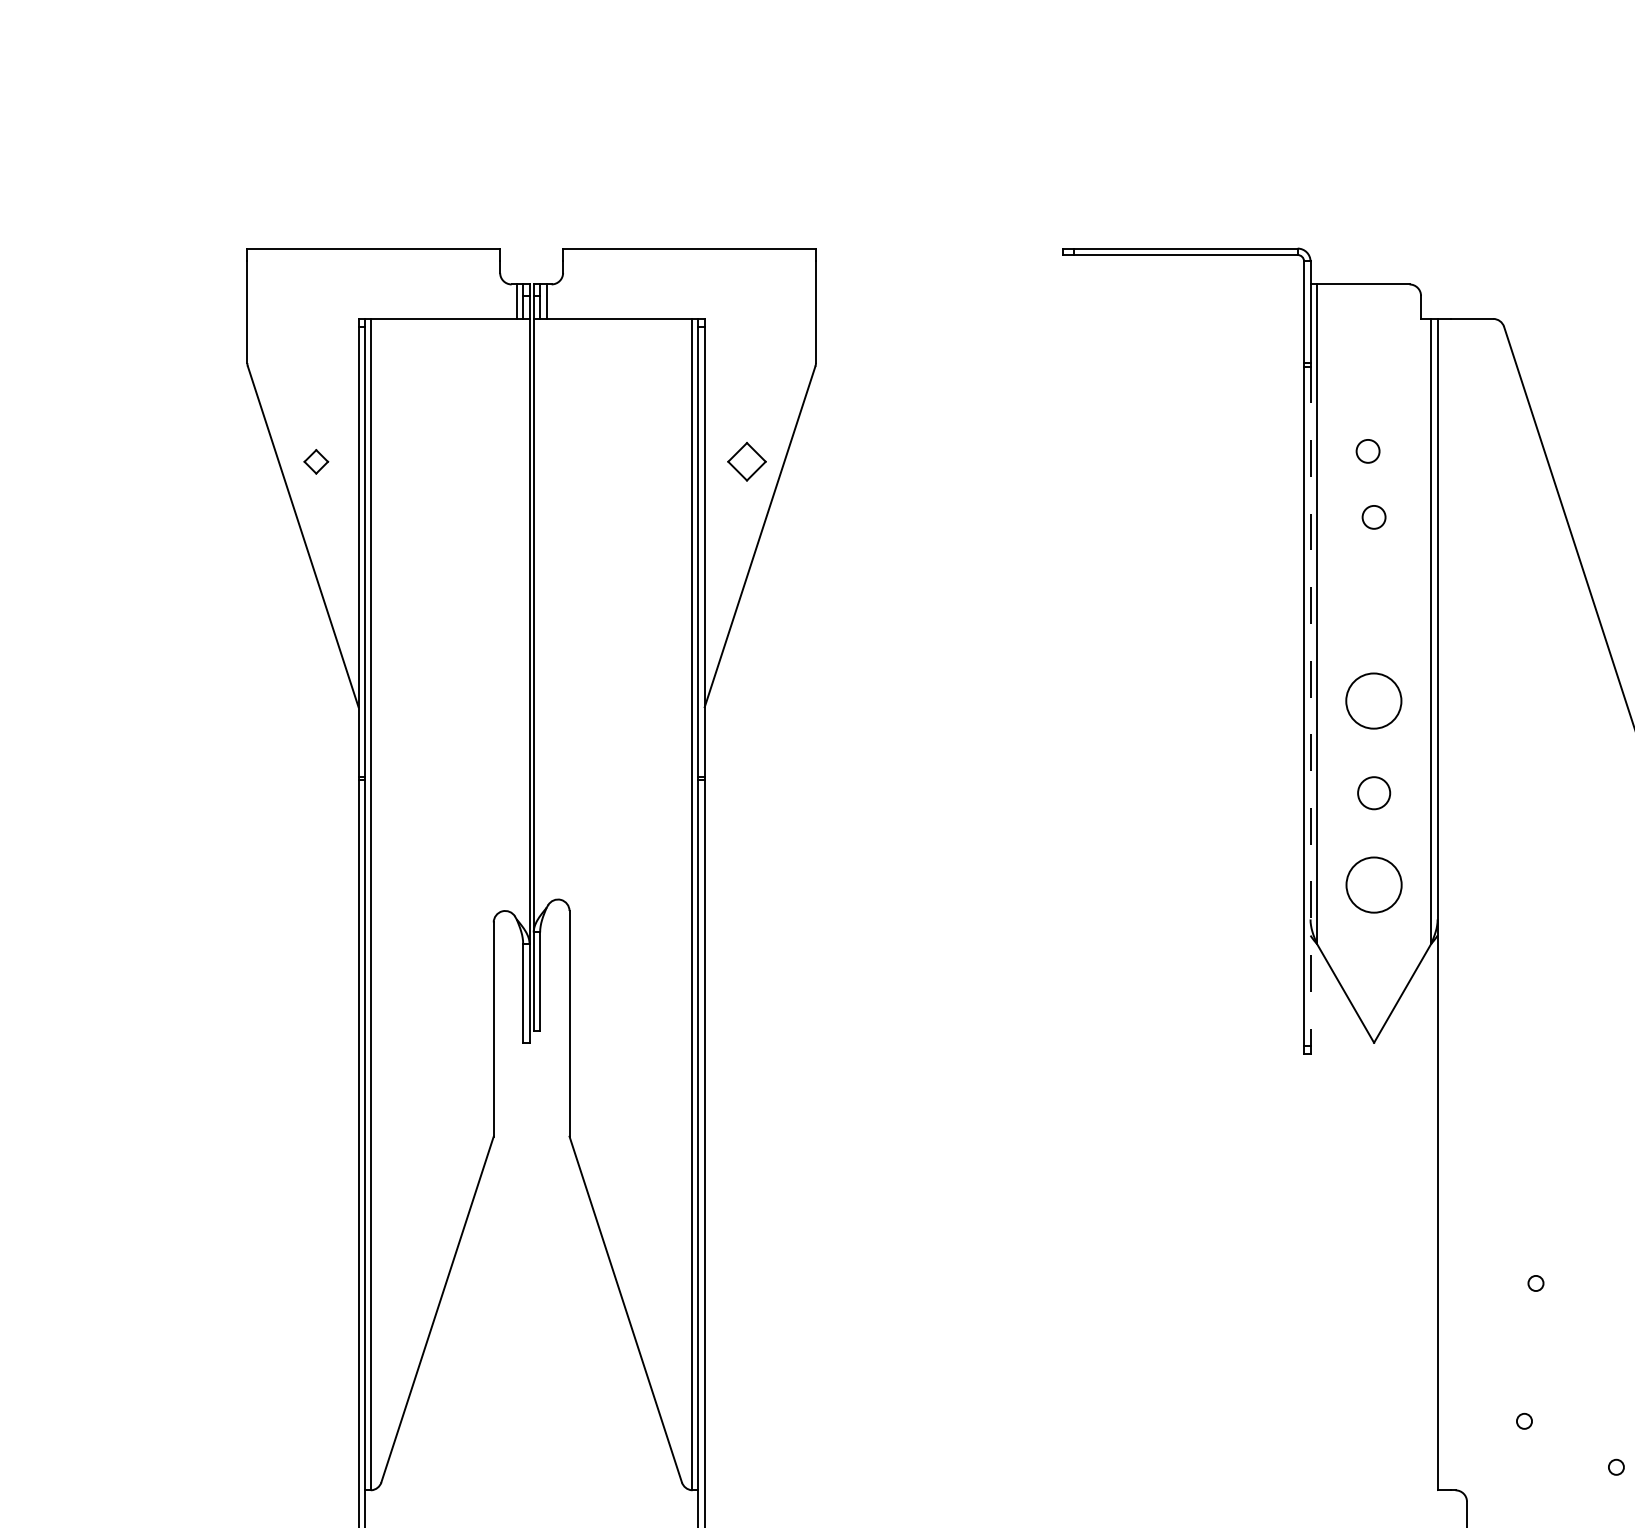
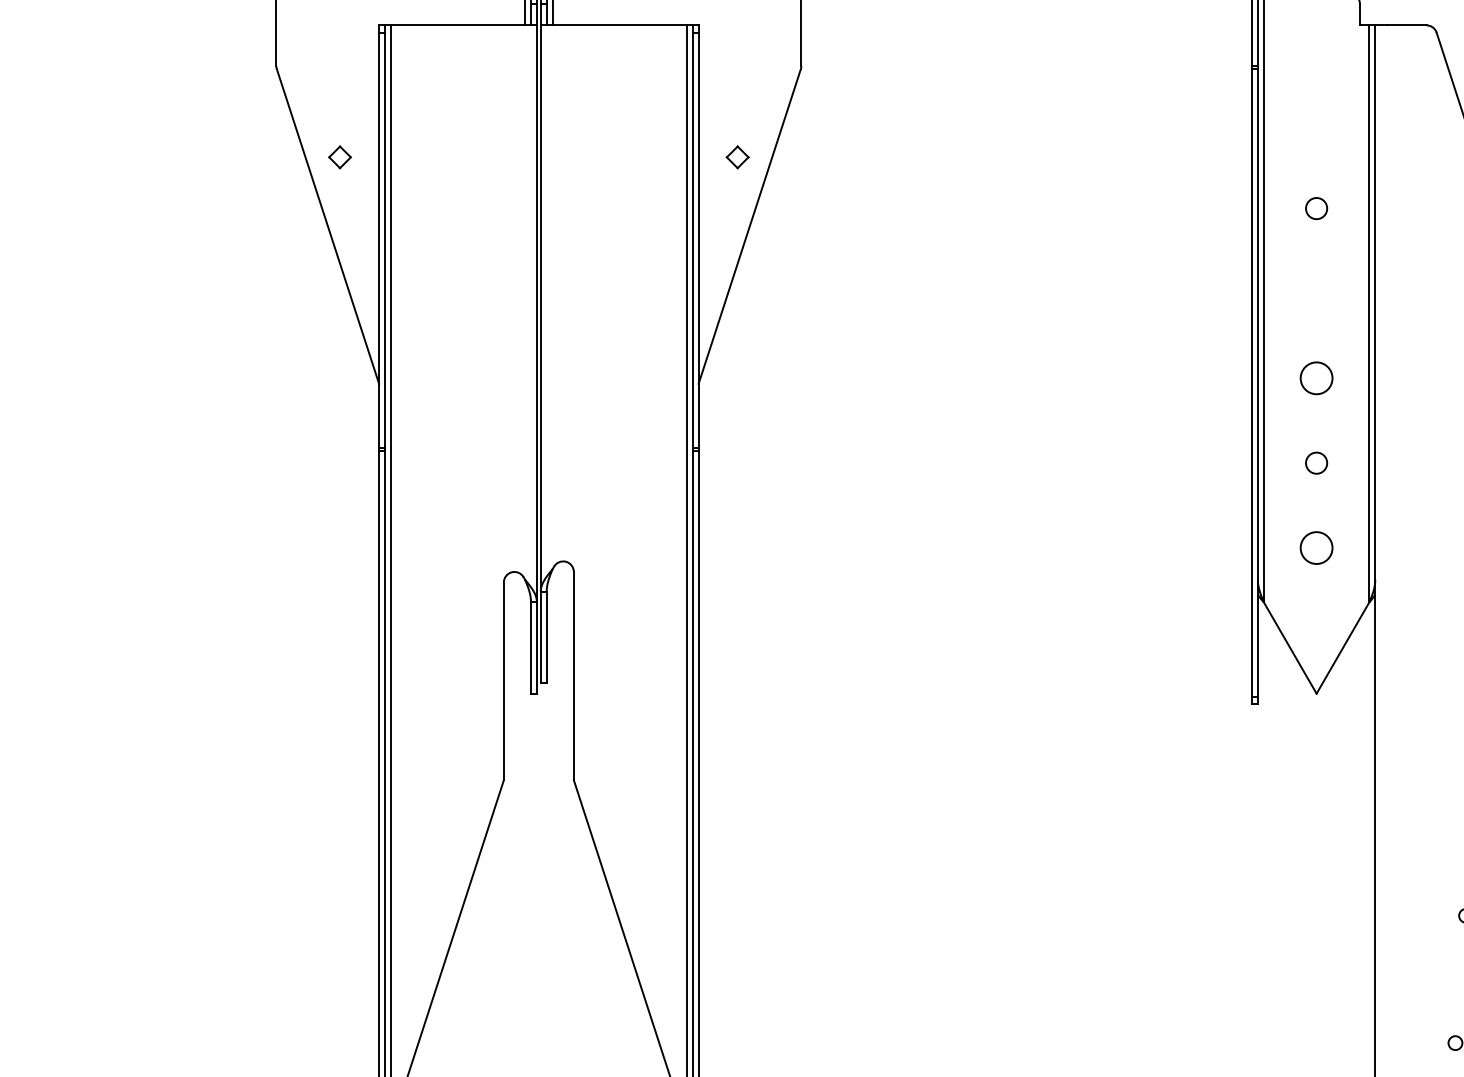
circle: (1367, 451) -> (1310, 147), removed
part: (746, 461) -> (737, 157), size x0.62
circle: (1374, 701) -> (1316, 378), size x0.62
line: (1310, 706) -> (1257, 383), dashed -> solid
circle: (1373, 792) -> (1316, 462), size x0.71
circle: (1373, 884) -> (1316, 547), size x0.62

